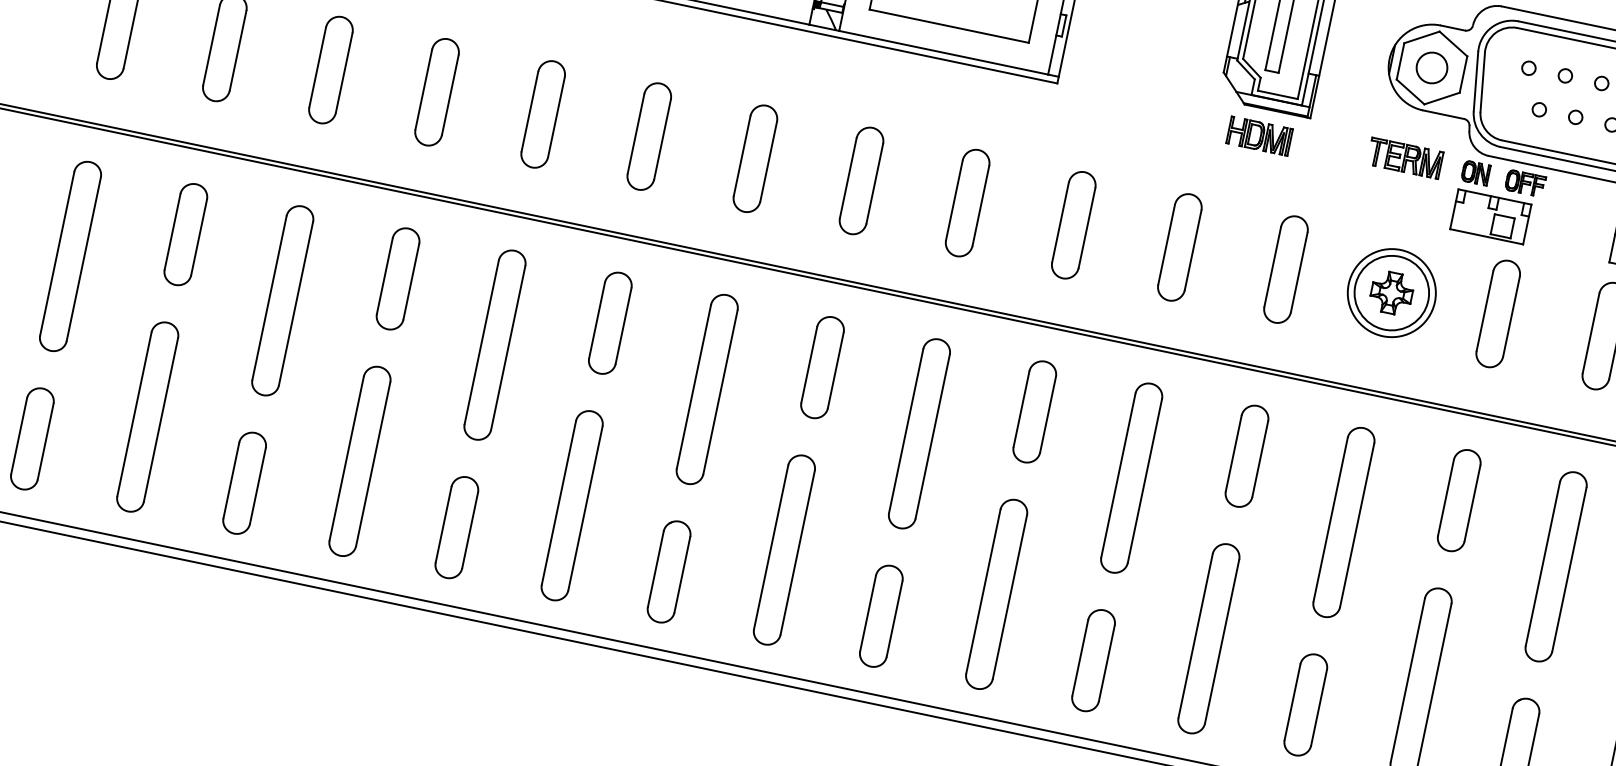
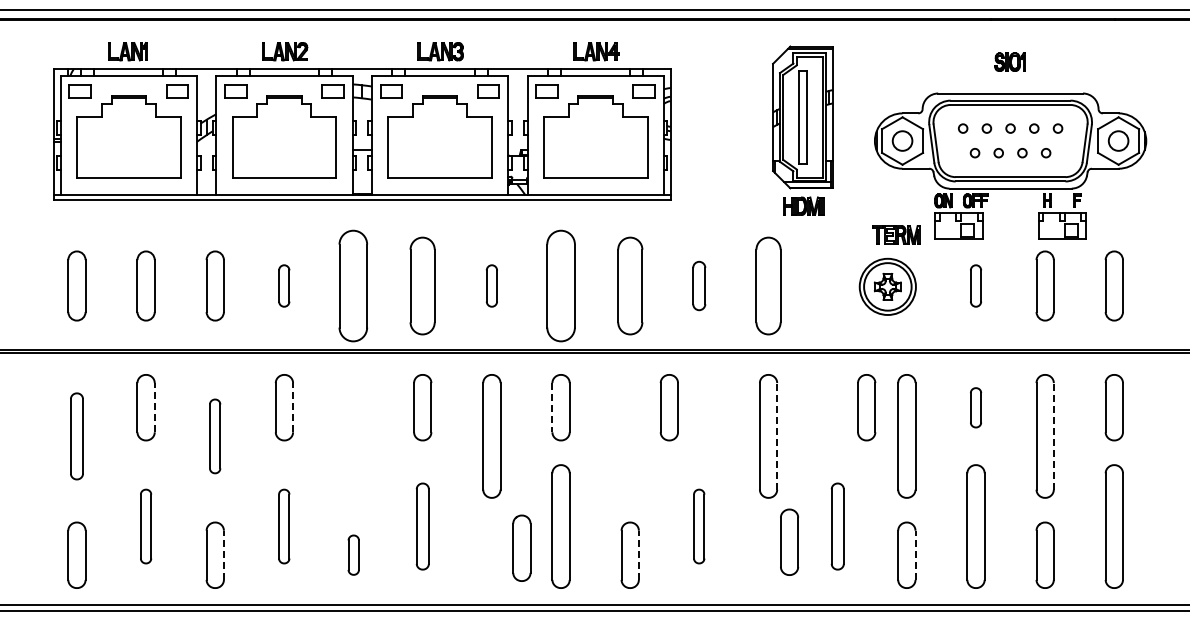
part: (435, 91) -> (283, 285), size x0.6
part: (543, 113) -> (353, 285), size x1.6
part: (649, 135) -> (422, 285), size x1.4
part: (754, 157) -> (491, 285), size x0.6
part: (1405, 157) -> (896, 234), moved
part: (860, 179) -> (560, 285), size x1.6
part: (966, 202) -> (629, 285), size x1.4
part: (1072, 224) -> (698, 285), size x0.7
line: (198, 237) -> (154, 407), solid -> dashed
part: (1179, 246) -> (768, 285), size x1.4
part: (69, 256) -> (76, 436), size x0.7
part: (1285, 268) -> (837, 285), removed
line: (412, 281) -> (293, 407), solid -> dashed
part: (1391, 292) -> (887, 286), moved
part: (281, 300) -> (214, 436), size x0.6
part: (1497, 312) -> (975, 285), size x0.6
part: (494, 345) -> (353, 436), removed
line: (809, 364) -> (552, 407), solid -> dashed
part: (1033, 411) -> (668, 407), moved
part: (146, 416) -> (145, 526), size x0.6
part: (918, 433) -> (629, 436), removed
part: (1246, 455) -> (866, 407), moved
part: (358, 460) -> (283, 526), size x0.6
line: (1145, 479) -> (777, 435), solid -> dashed
line: (257, 486) -> (223, 555), solid -> dashed
part: (1458, 500) -> (975, 407), size x0.6
part: (571, 505) -> (422, 526), size x0.7
part: (456, 526) -> (353, 554), size x0.6
line: (1569, 568) -> (1053, 435), solid -> dashed
part: (668, 570) -> (521, 547), moved
part: (995, 593) -> (698, 526), size x0.6
line: (893, 619) -> (638, 555), solid -> dashed
part: (1208, 638) -> (837, 526), size x0.7
part: (1093, 659) -> (789, 541), moved
line: (1318, 708) -> (915, 555), solid -> dashed

